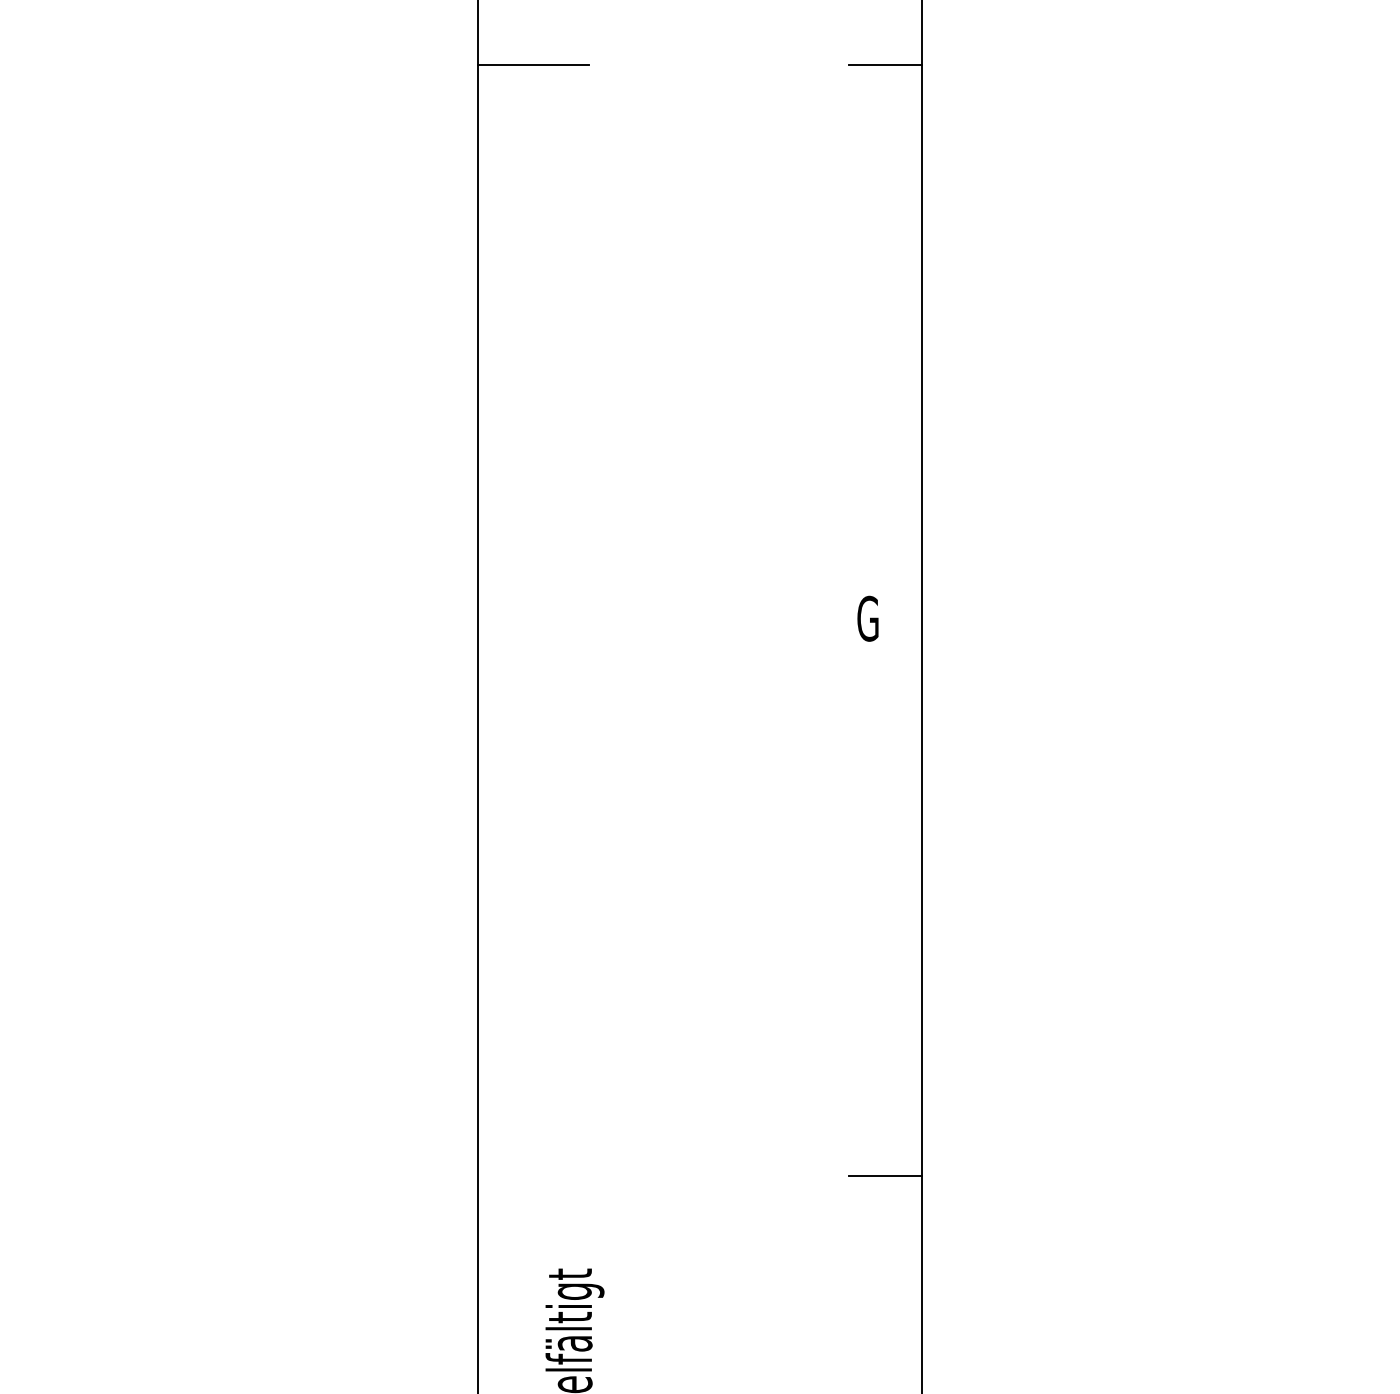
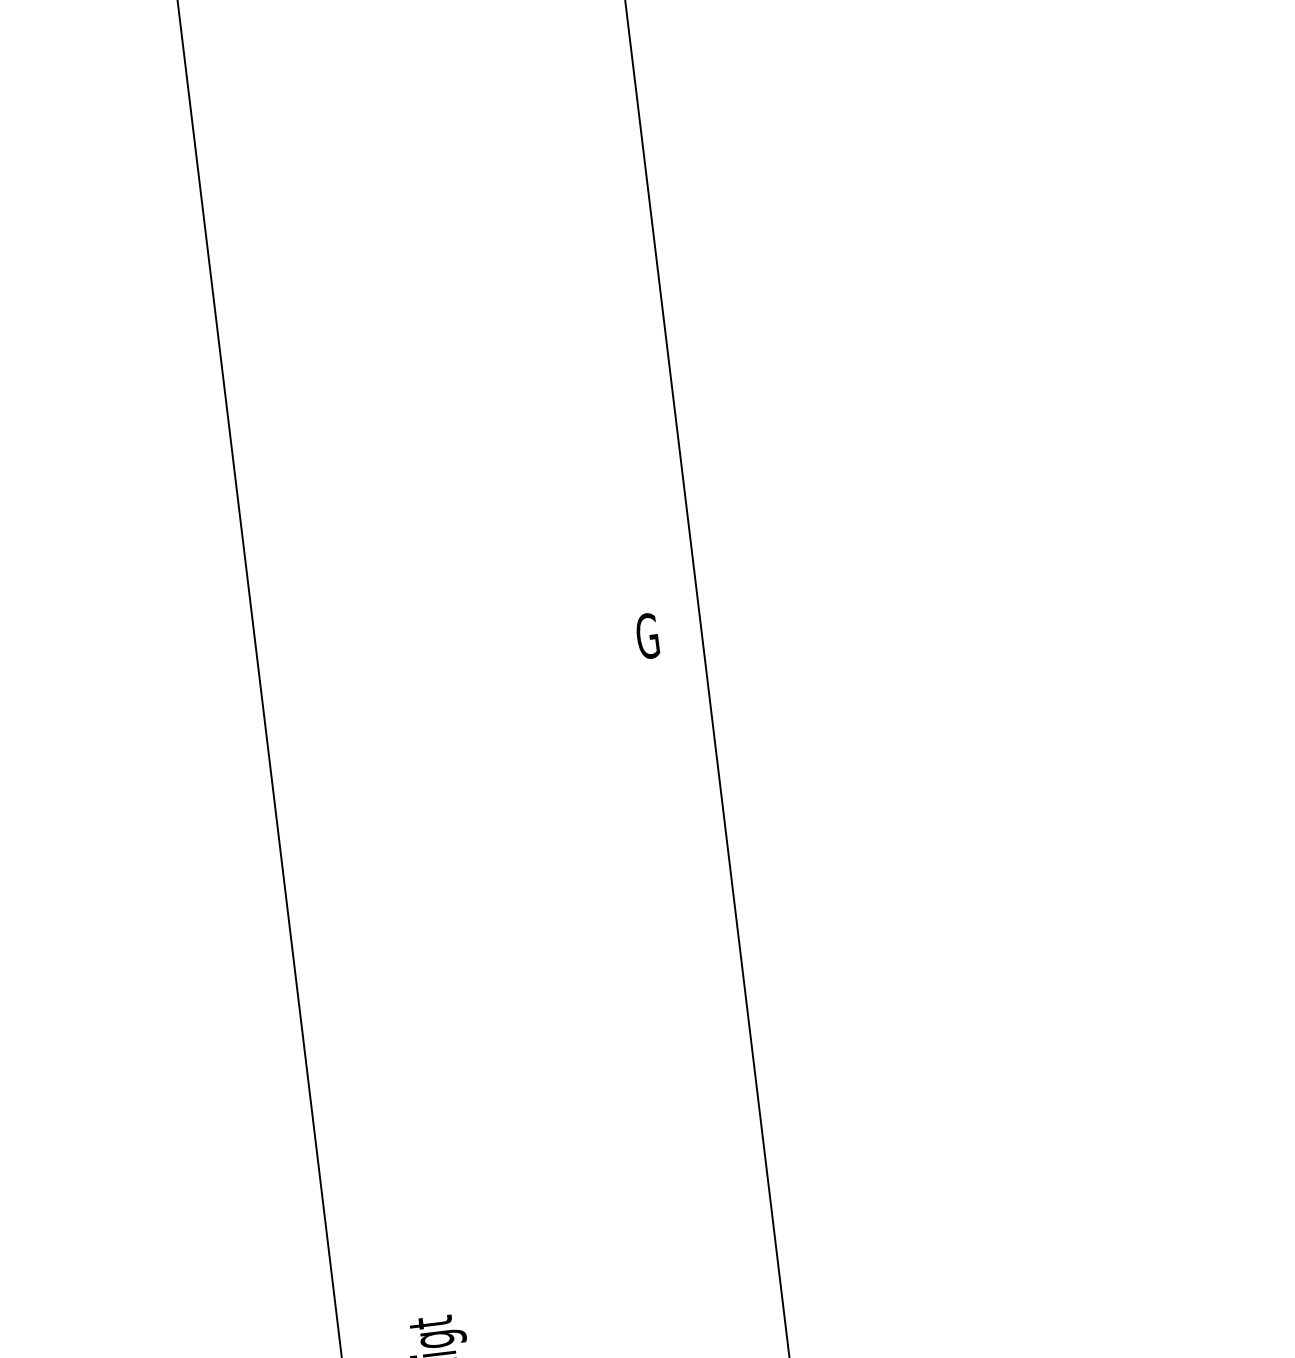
line: (532, 64) -> (247, 126), removed
line: (885, 64) -> (598, 83), removed
line: (885, 1175) -> (731, 1186), removed

